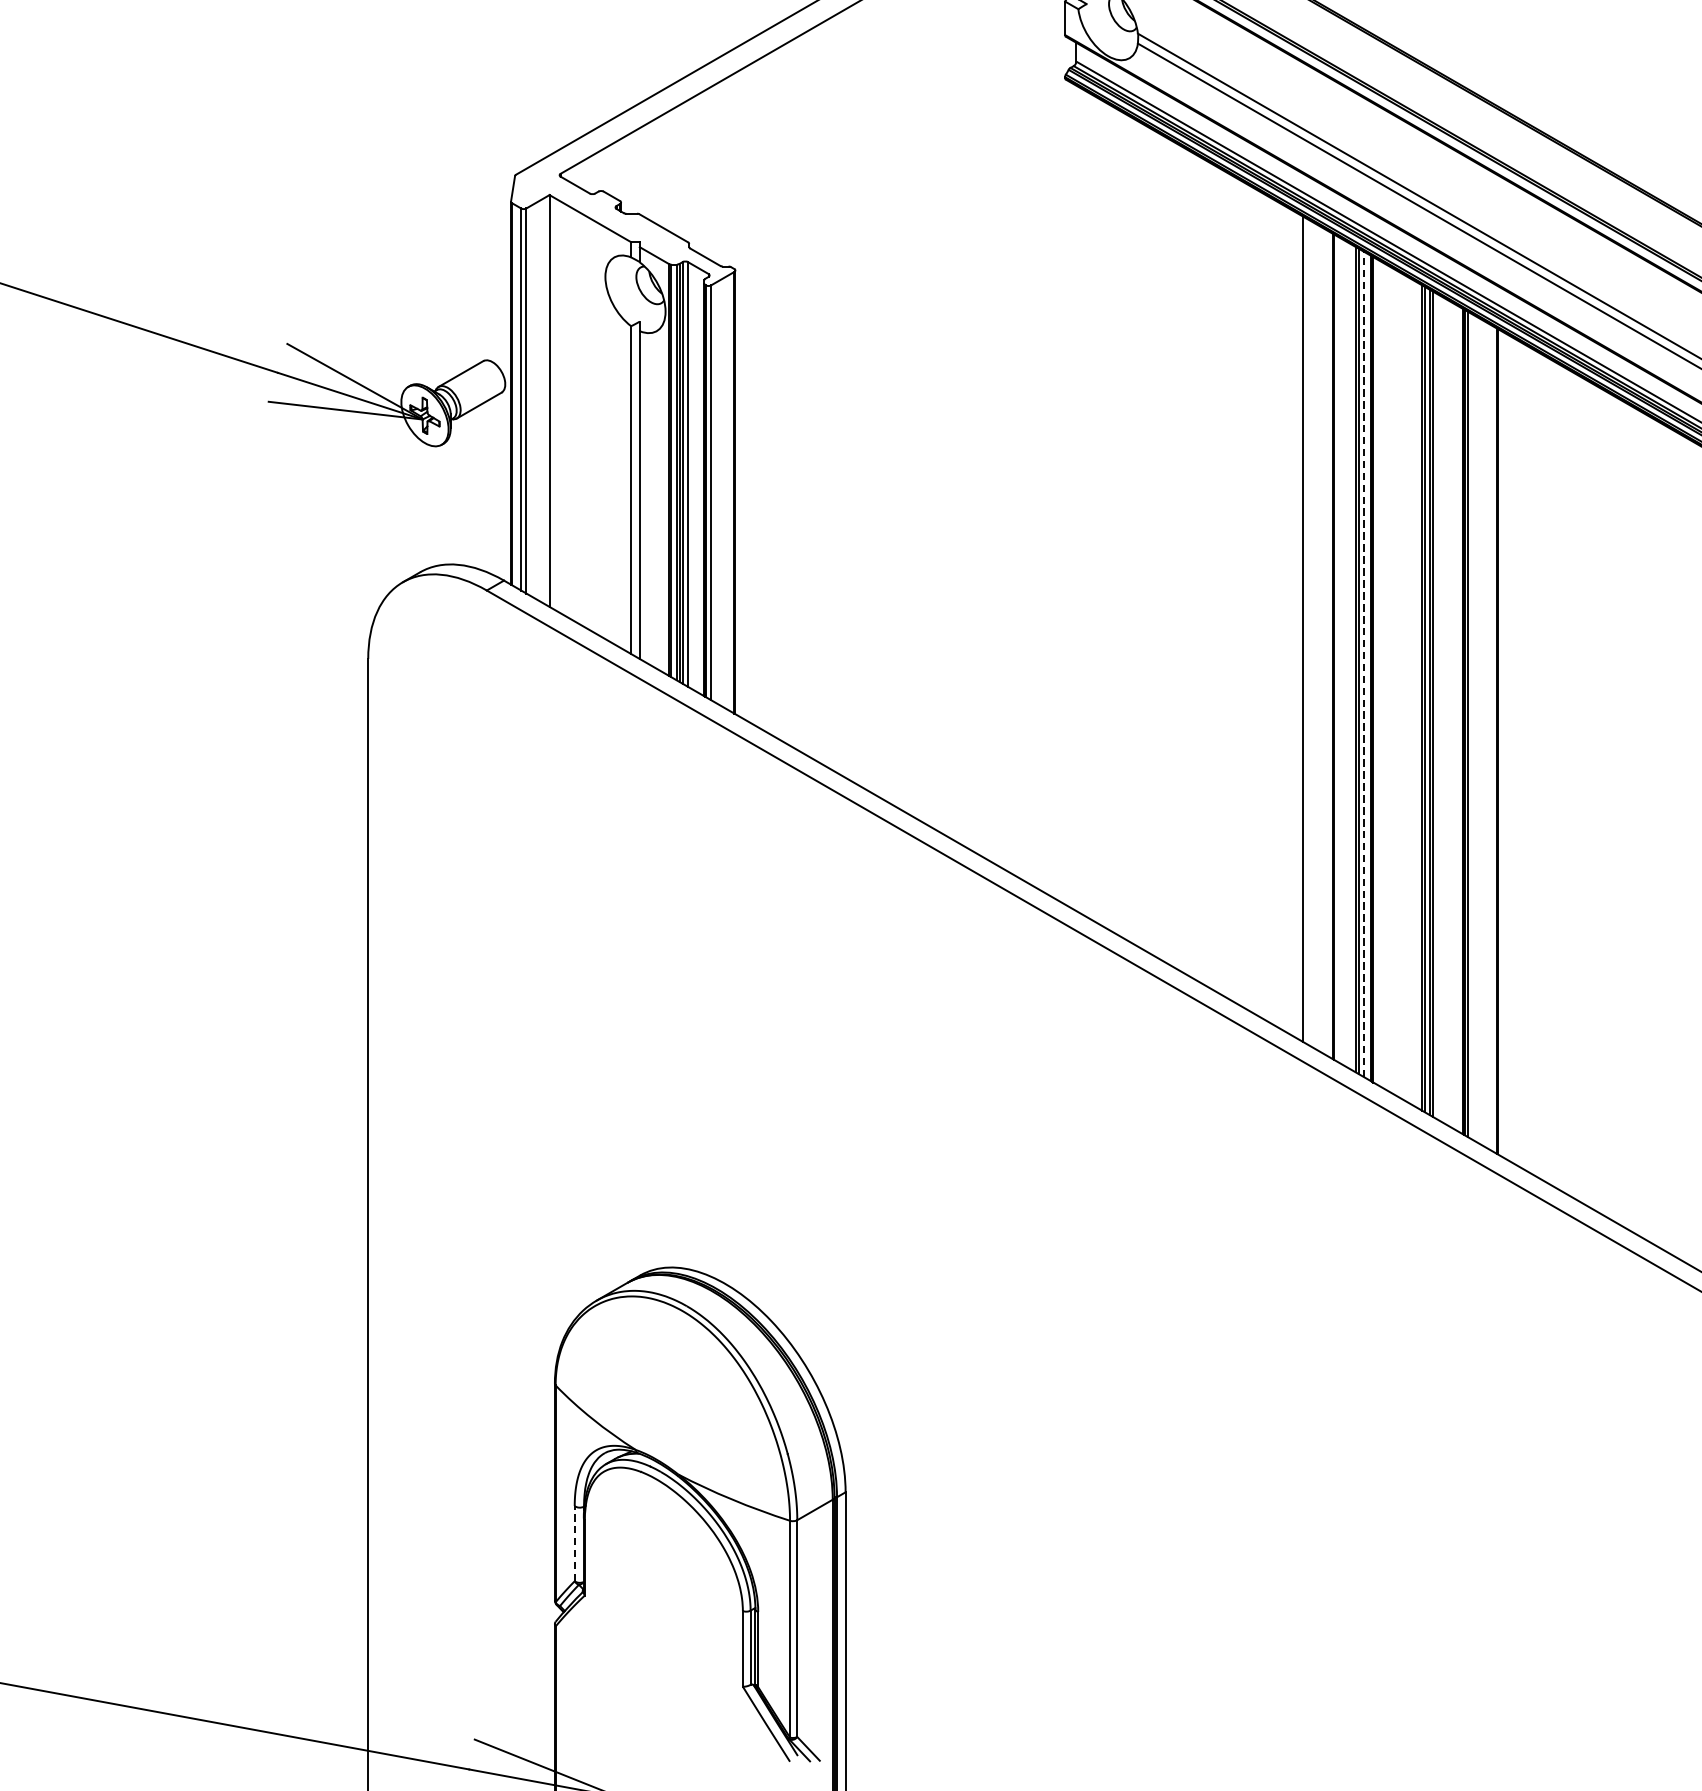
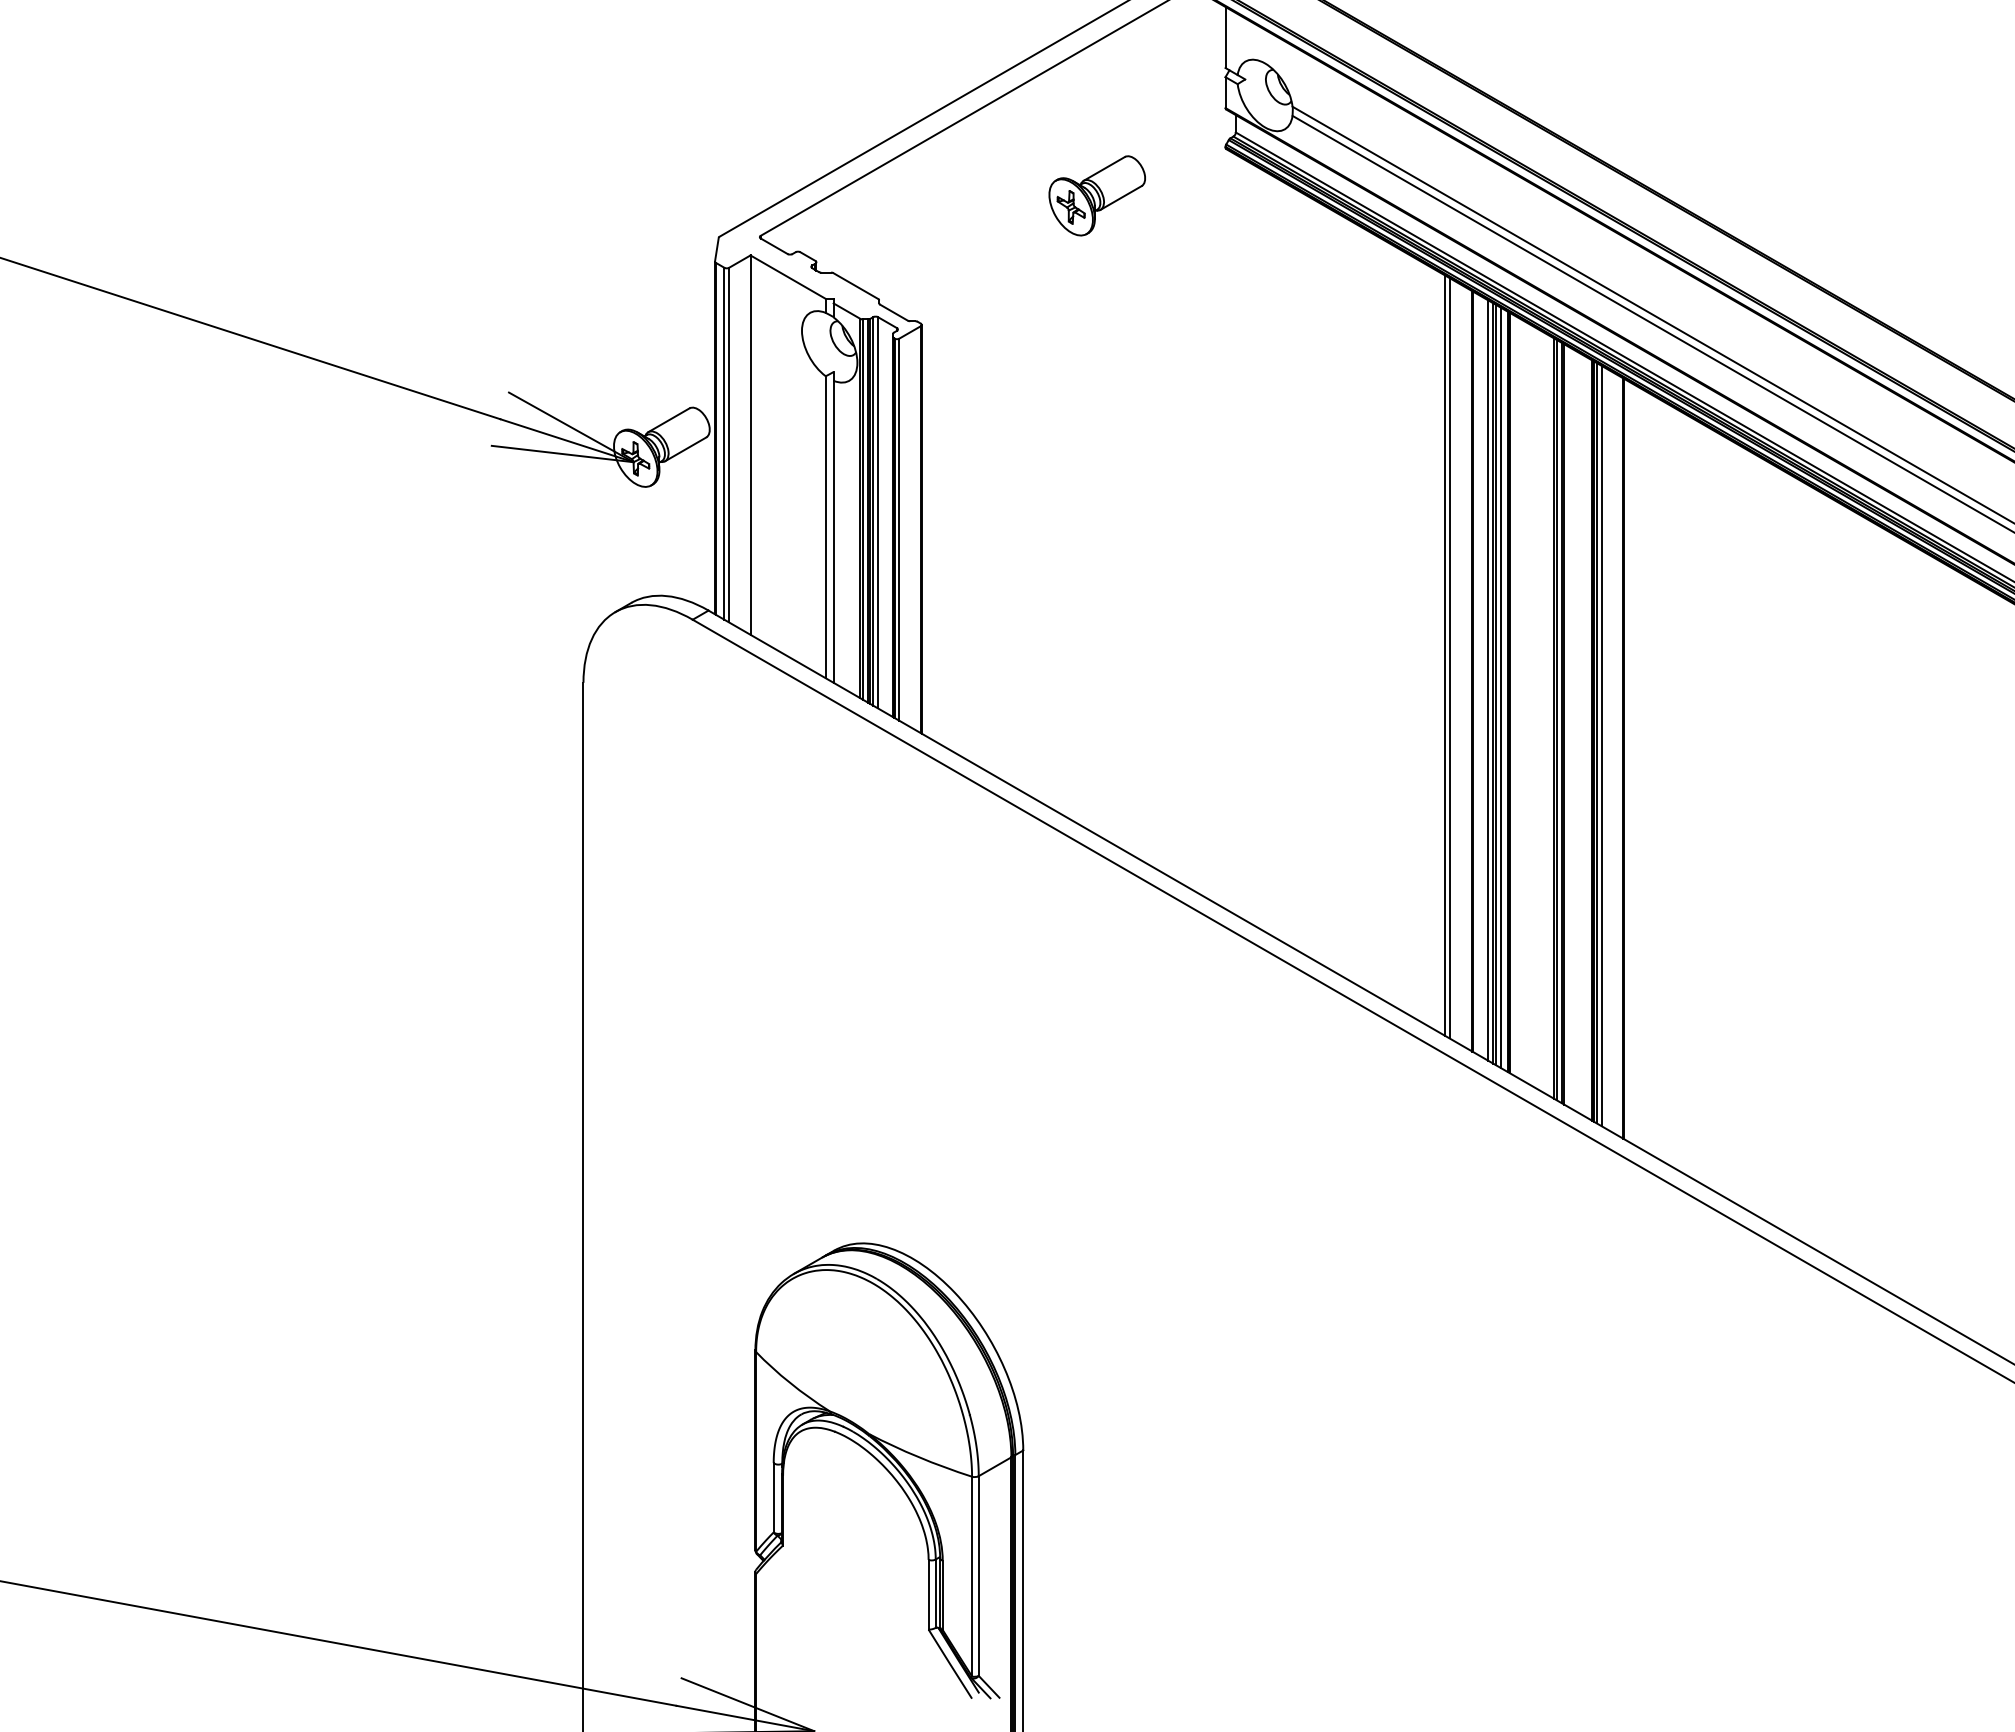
part: (925, 130) -> (1096, 195), added
line: (1308, 632) -> (1449, 658), added
line: (1350, 656) -> (1488, 680), added
line: (1364, 664) -> (1501, 687), dashed -> solid
line: (1473, 727) -> (1601, 745), added
line: (574, 1543) -> (773, 1497), dashed -> solid

